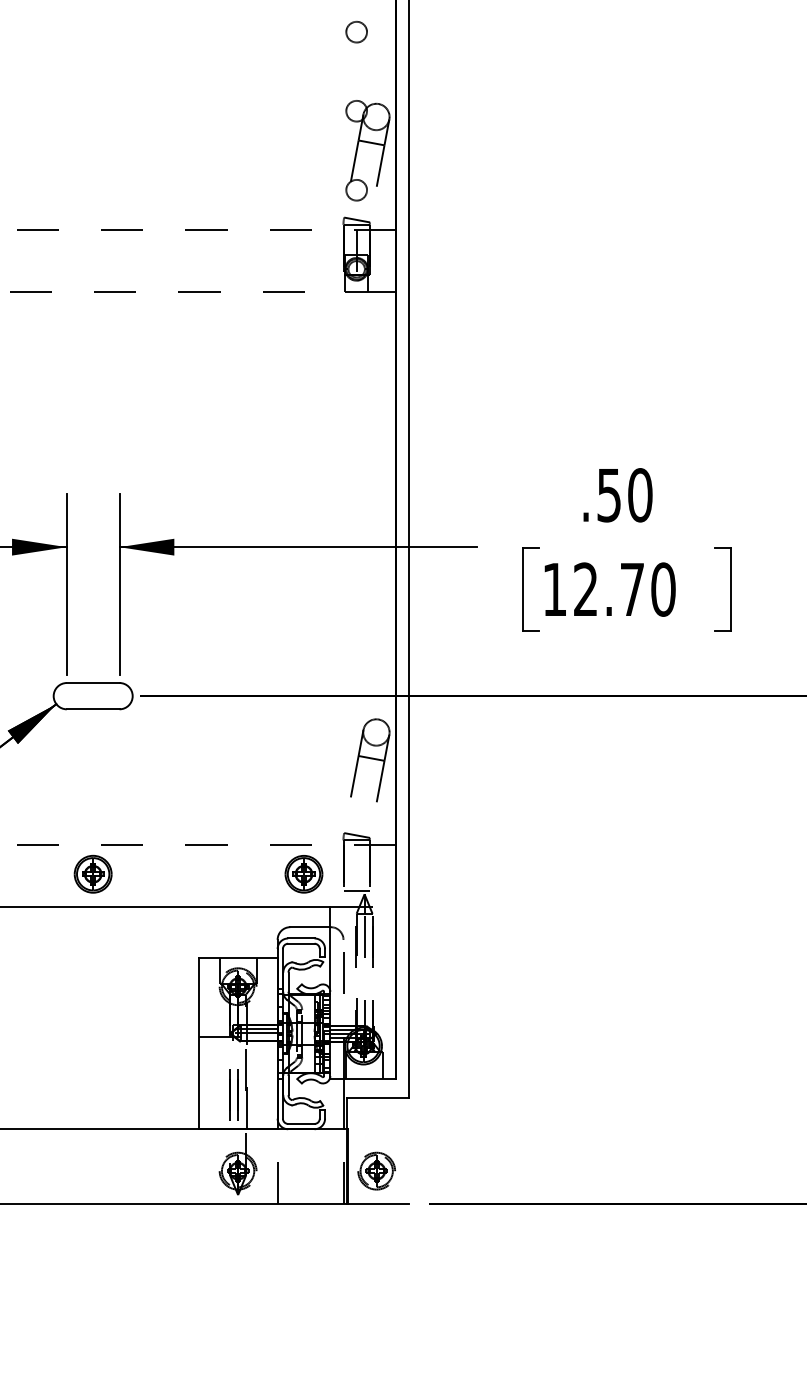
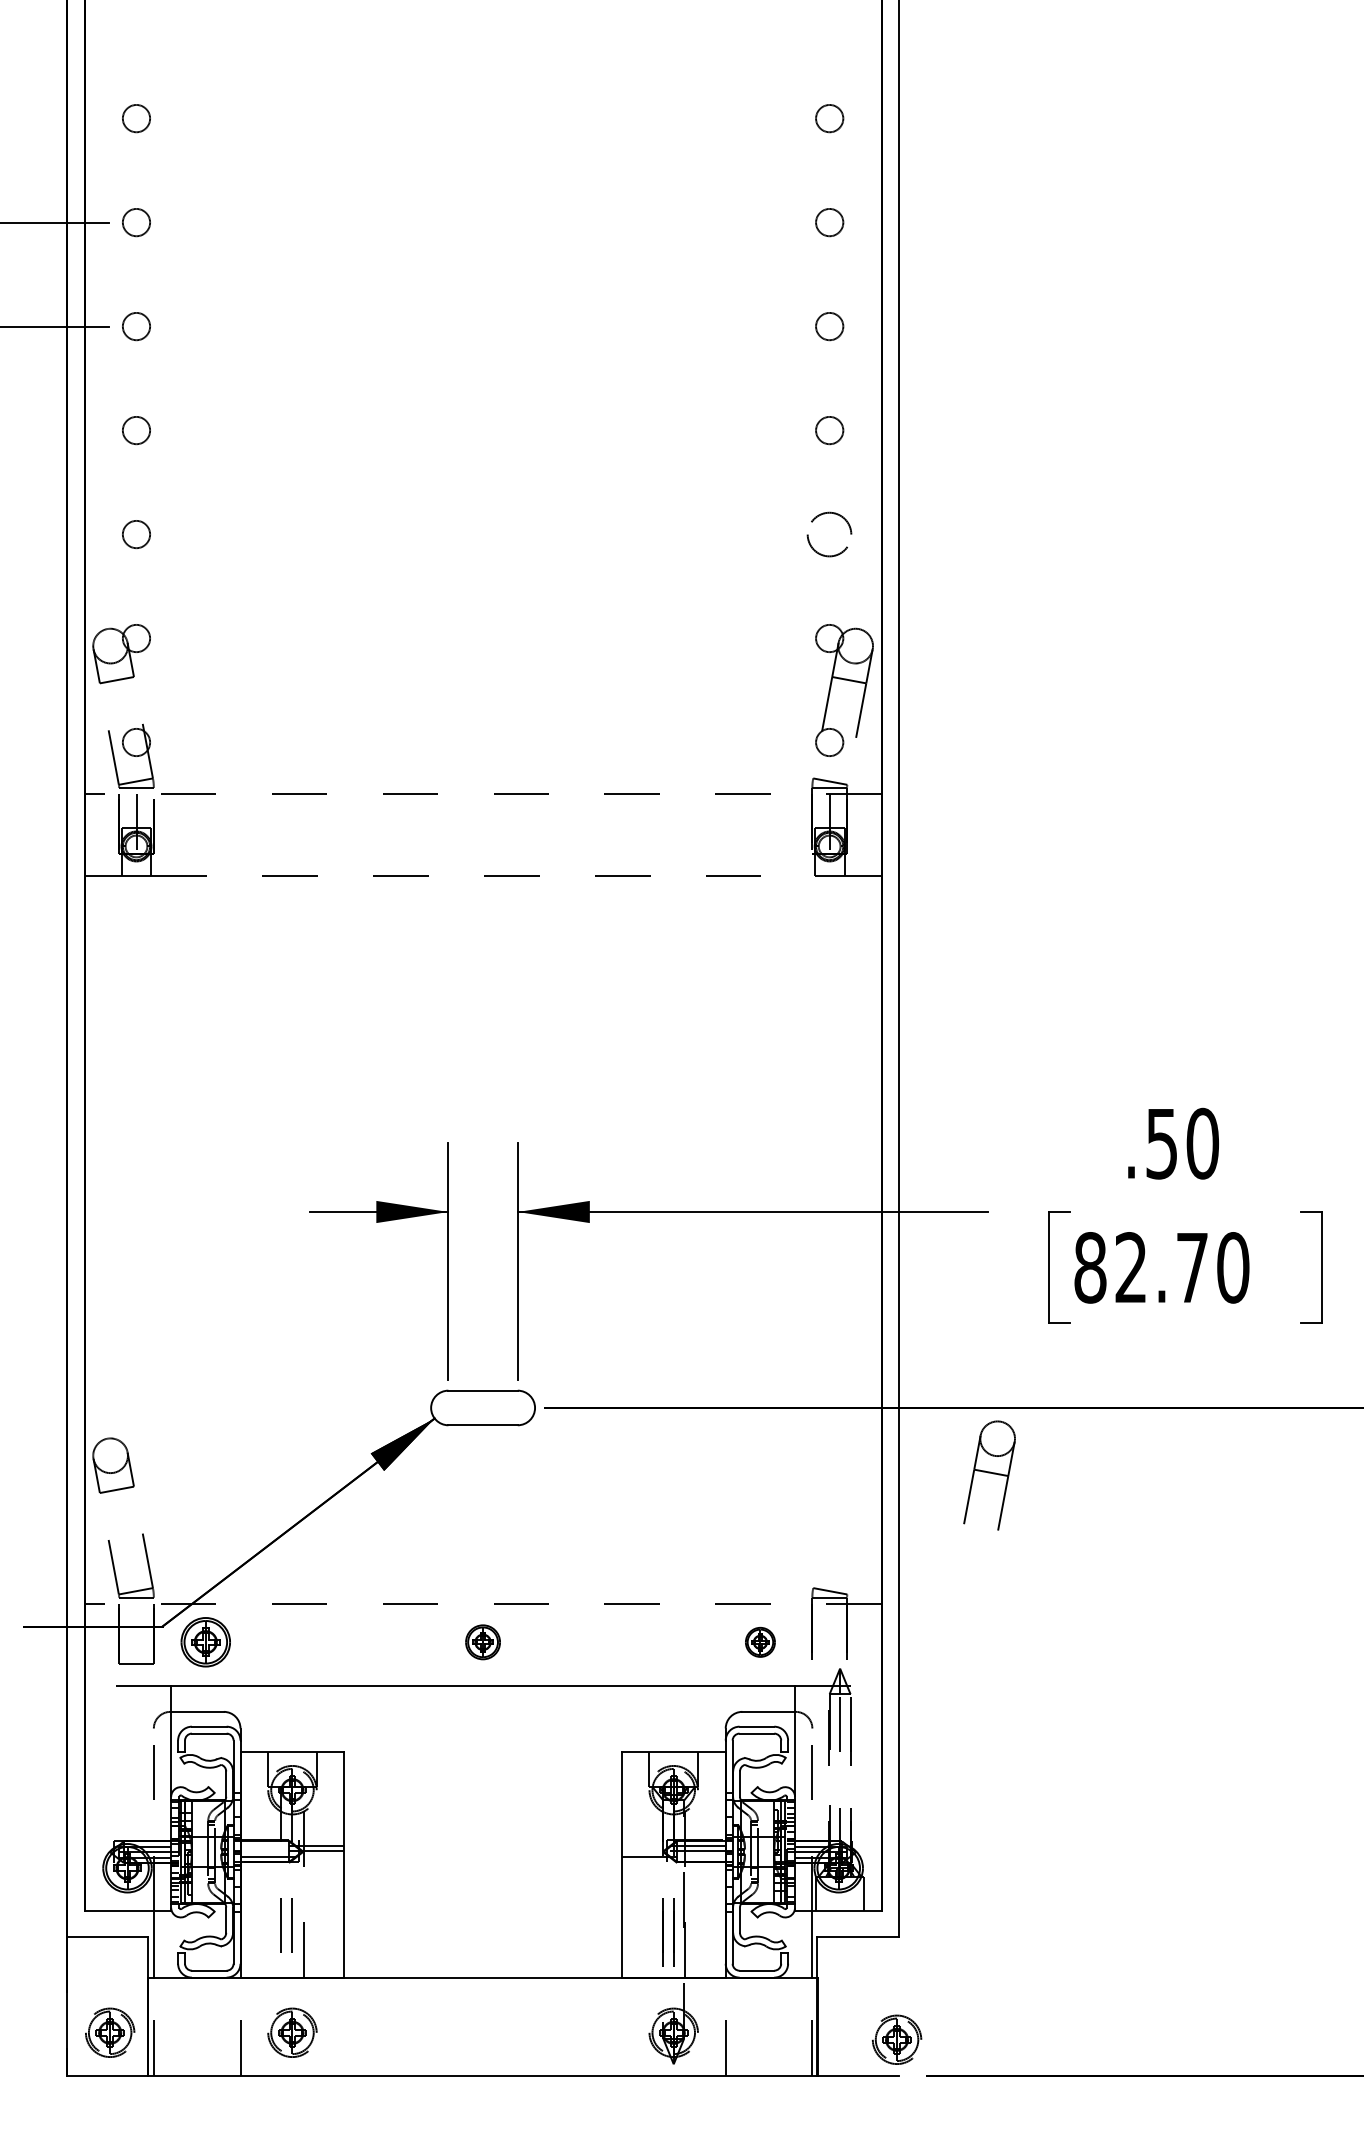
part: (356, 32) -> (829, 534), size x1.6
text: (554, 589) -> (1090, 1267), 12.70 -> 82.70
part: (370, 760) -> (989, 1475), moved
part: (92, 874) -> (482, 1642), size x0.7
part: (304, 874) -> (760, 1642), size x0.6
line: (356, 890) -> (829, 1663), removed
part: (376, 1170) -> (896, 2039), moved

